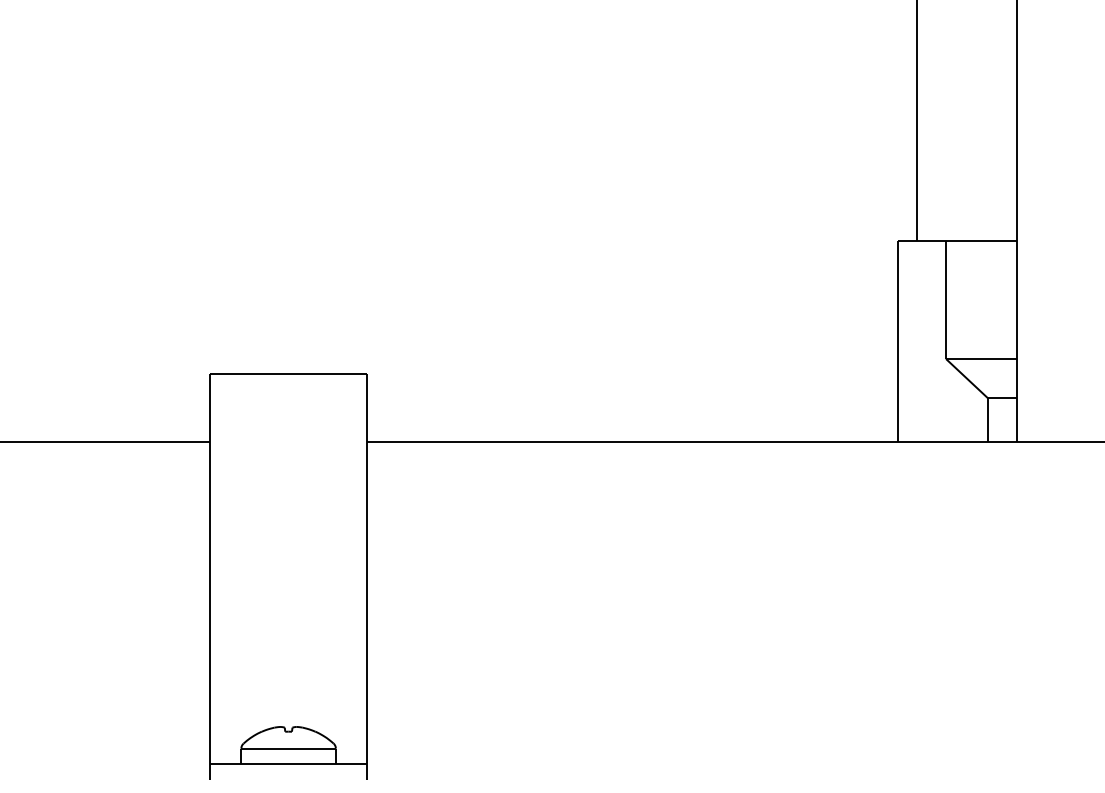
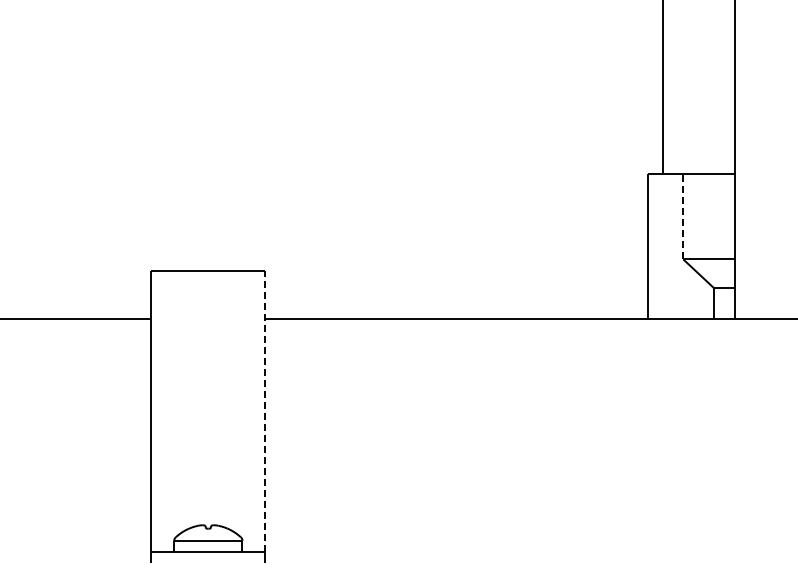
line: (946, 299) -> (683, 216), solid -> dashed
line: (367, 569) -> (265, 411), solid -> dashed

